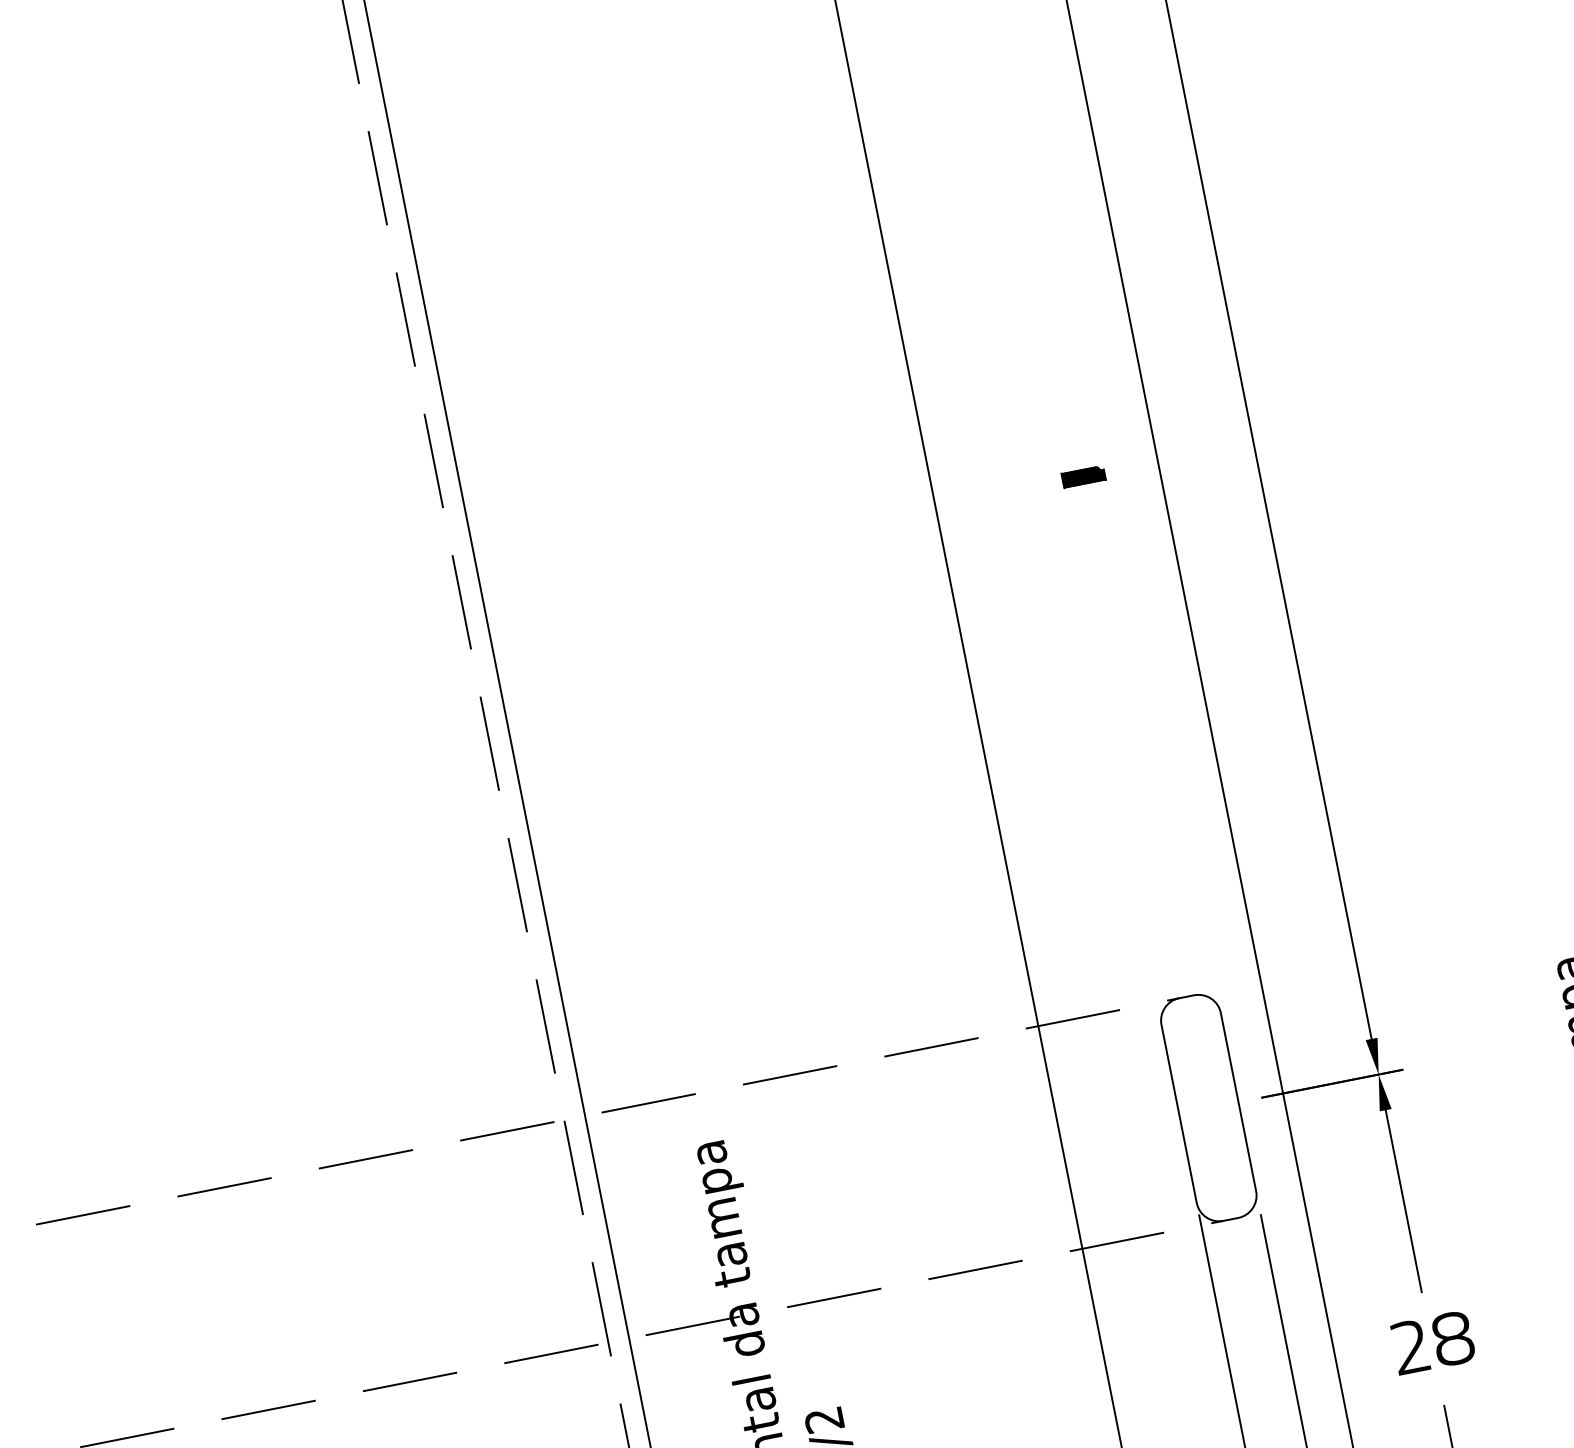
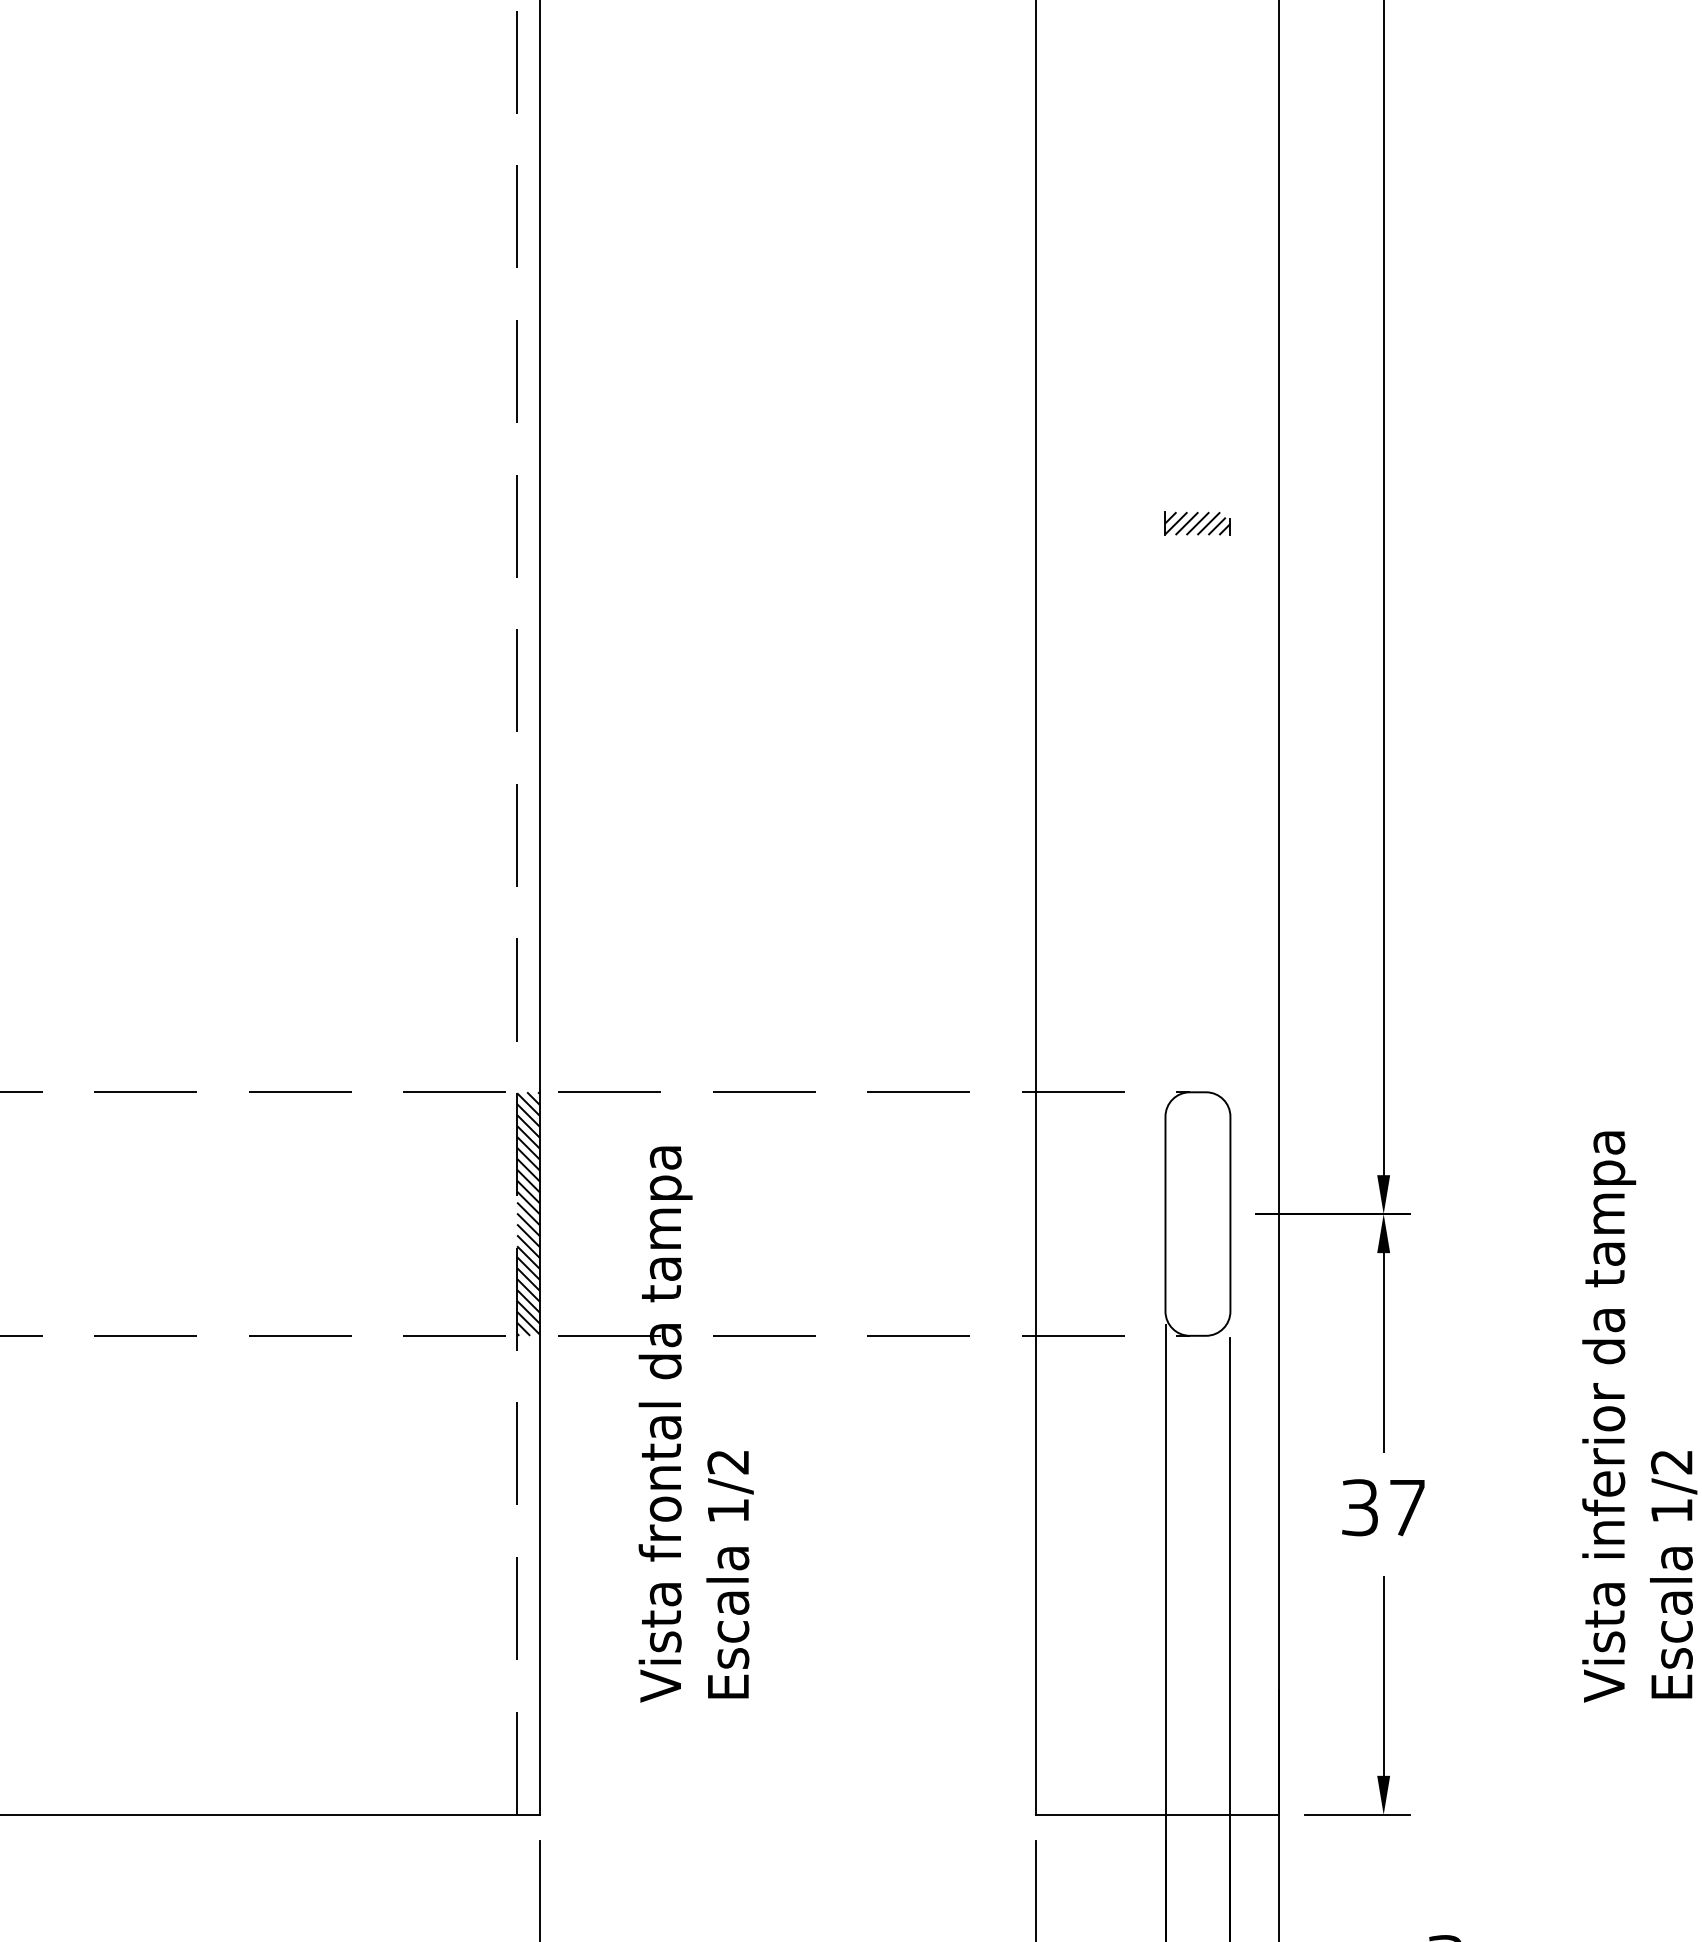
part: (1083, 476) -> (1197, 523), size x1.43
hatch: (596, 1228) -> (528, 1213), added
text: (1432, 1342) -> (1384, 1507), 28 -> 37

